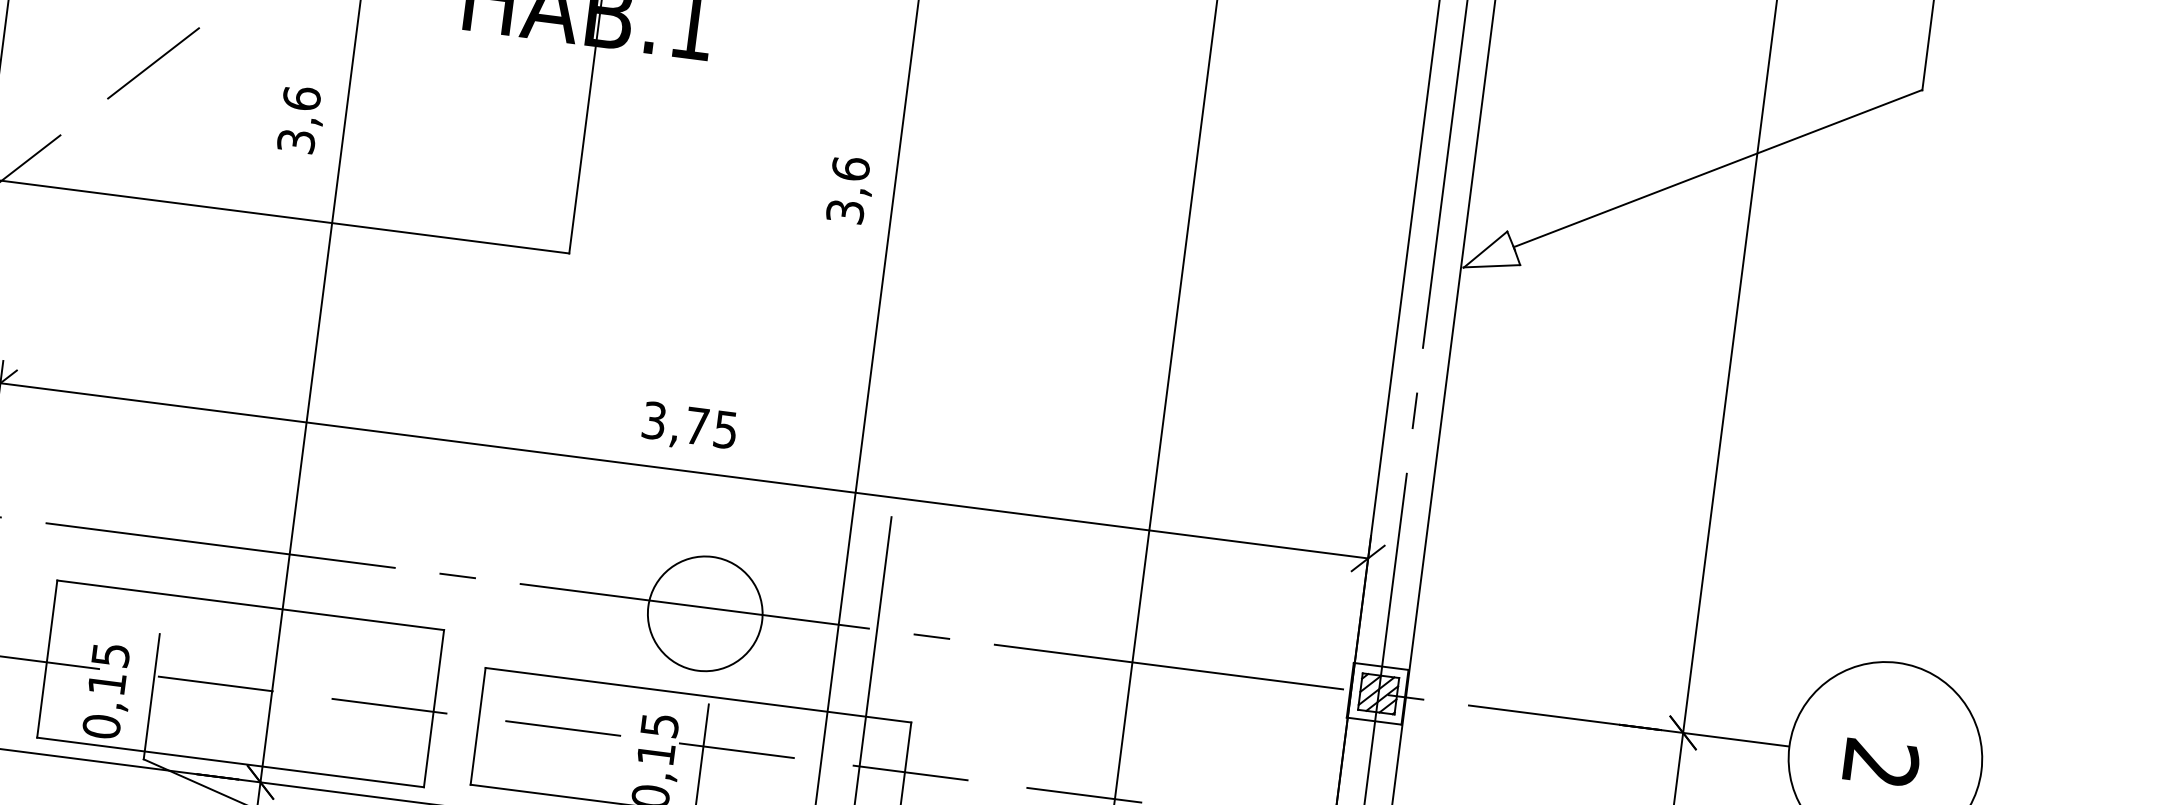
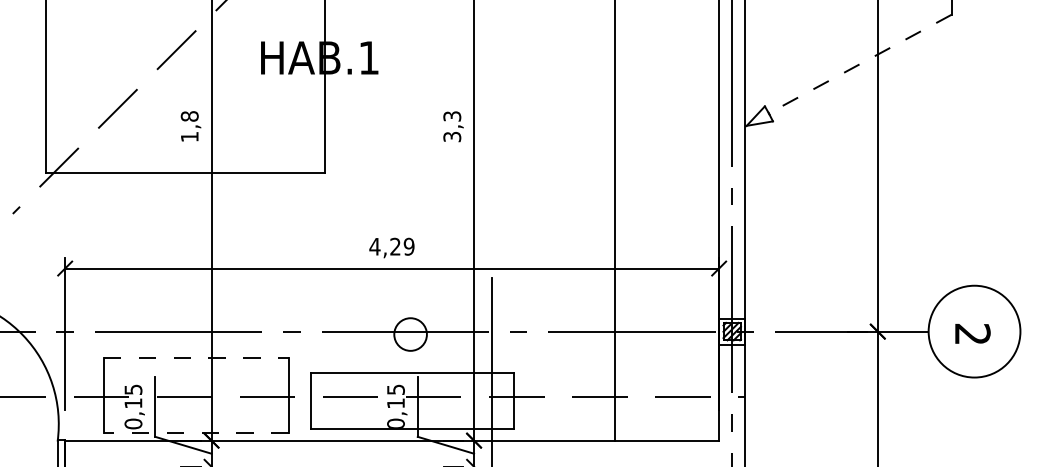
text: (298, 119) -> (189, 126), 3,6 -> 1,8
text: (851, 169) -> (452, 116), 3,6 -> 3,3
line: (1718, 169) -> (860, 64), solid -> dashed
text: (688, 424) -> (391, 246), 3,75 -> 4,29
line: (251, 604) -> (196, 357), solid -> dashed
circle: (705, 613) -> (410, 334), size x0.6
line: (228, 763) -> (195, 433), solid -> dashed

